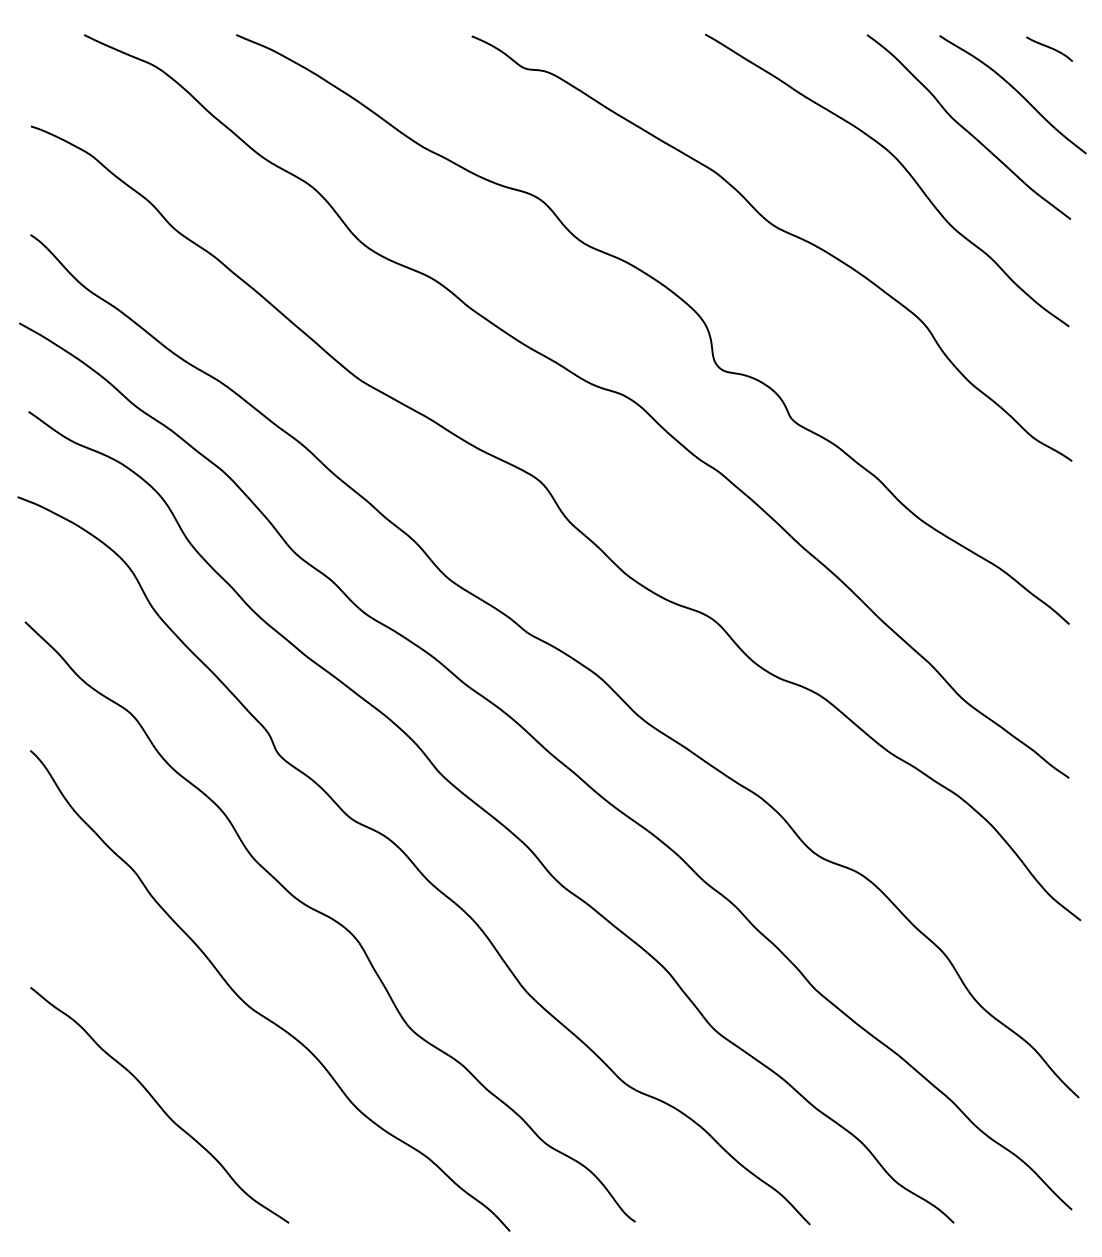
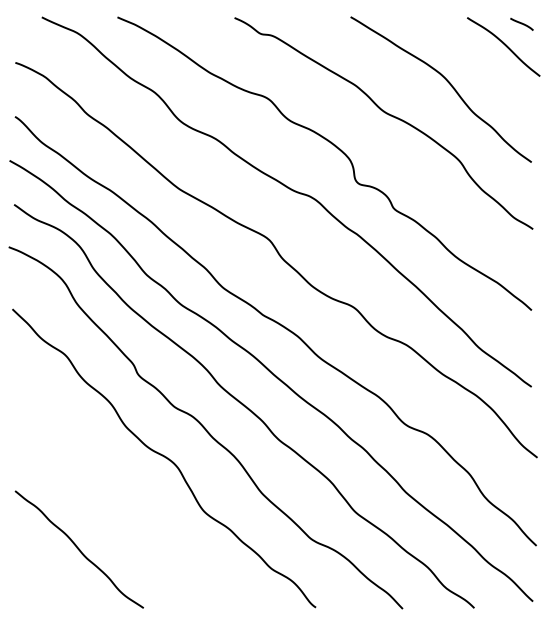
curve: (966, 127) -> (480, 63), removed
curve: (258, 1010) -> (128, 502), removed

